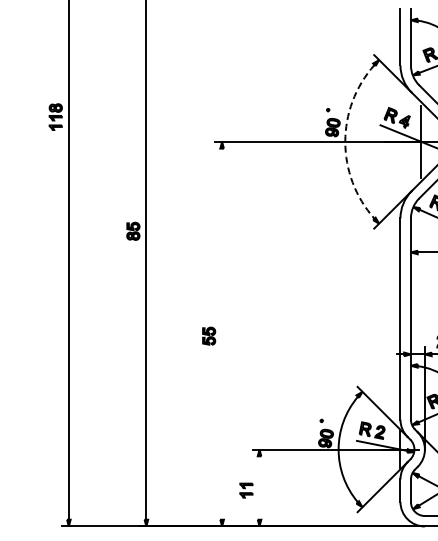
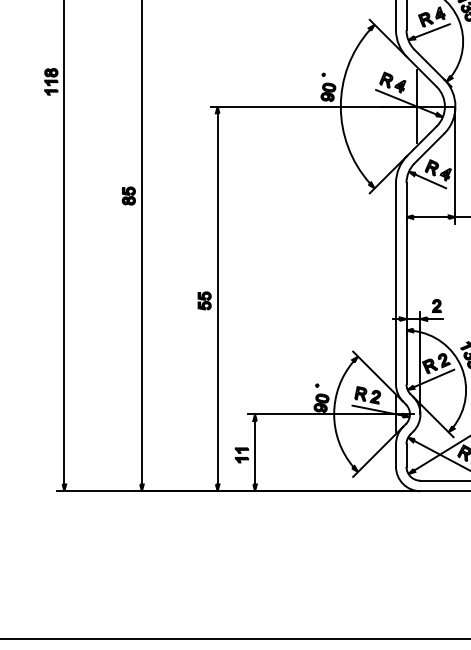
arc: (344, 141) -> (340, 106), dashed -> solid
line: (221, 333) -> (217, 298), added
line: (259, 487) -> (255, 452), added

